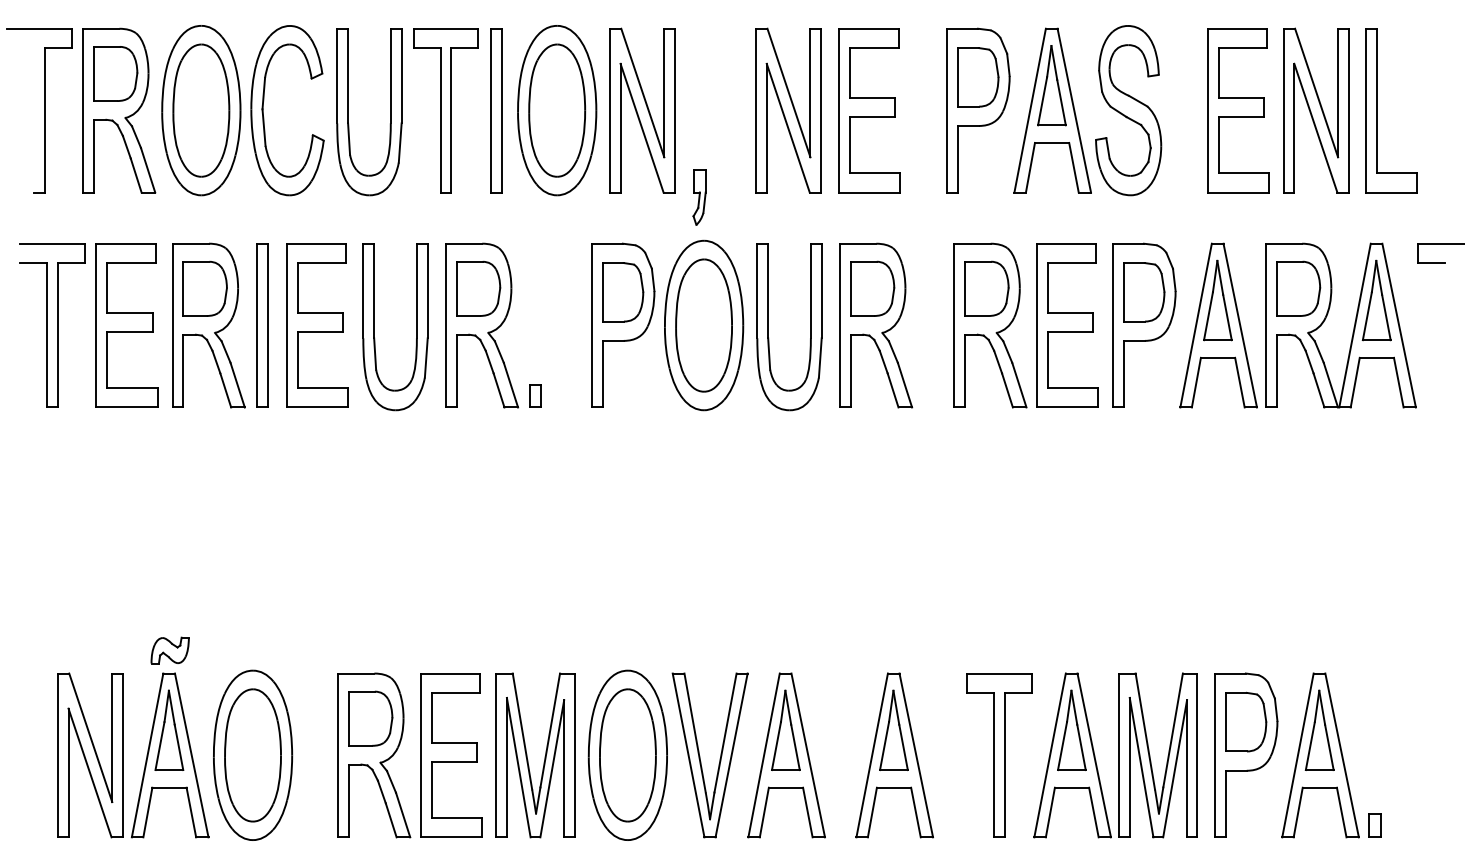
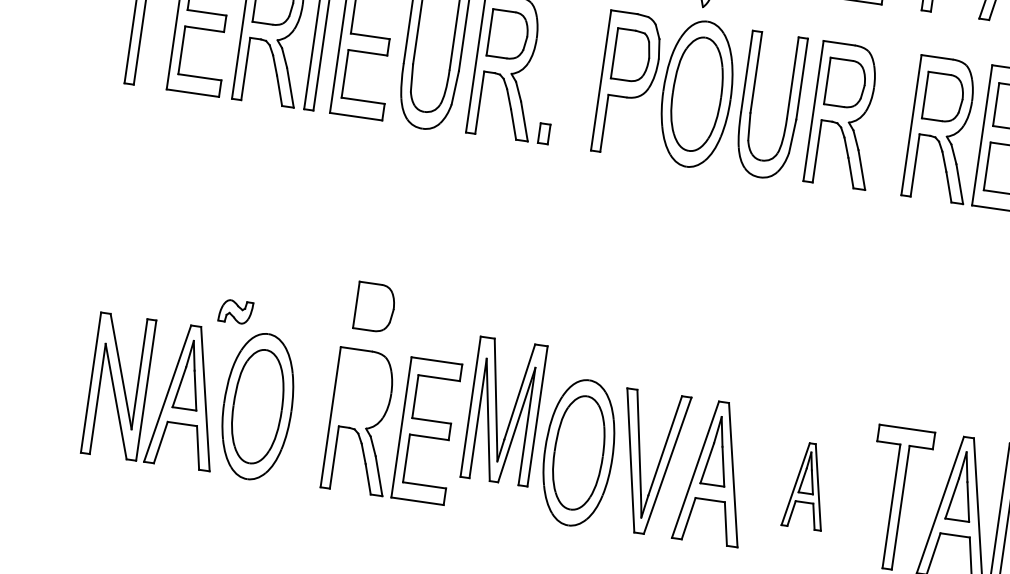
part: (169, 650) -> (235, 311), moved
part: (370, 718) -> (374, 307), moved
part: (527, 755) -> (497, 410), moved
part: (894, 755) -> (807, 485), size x0.6

